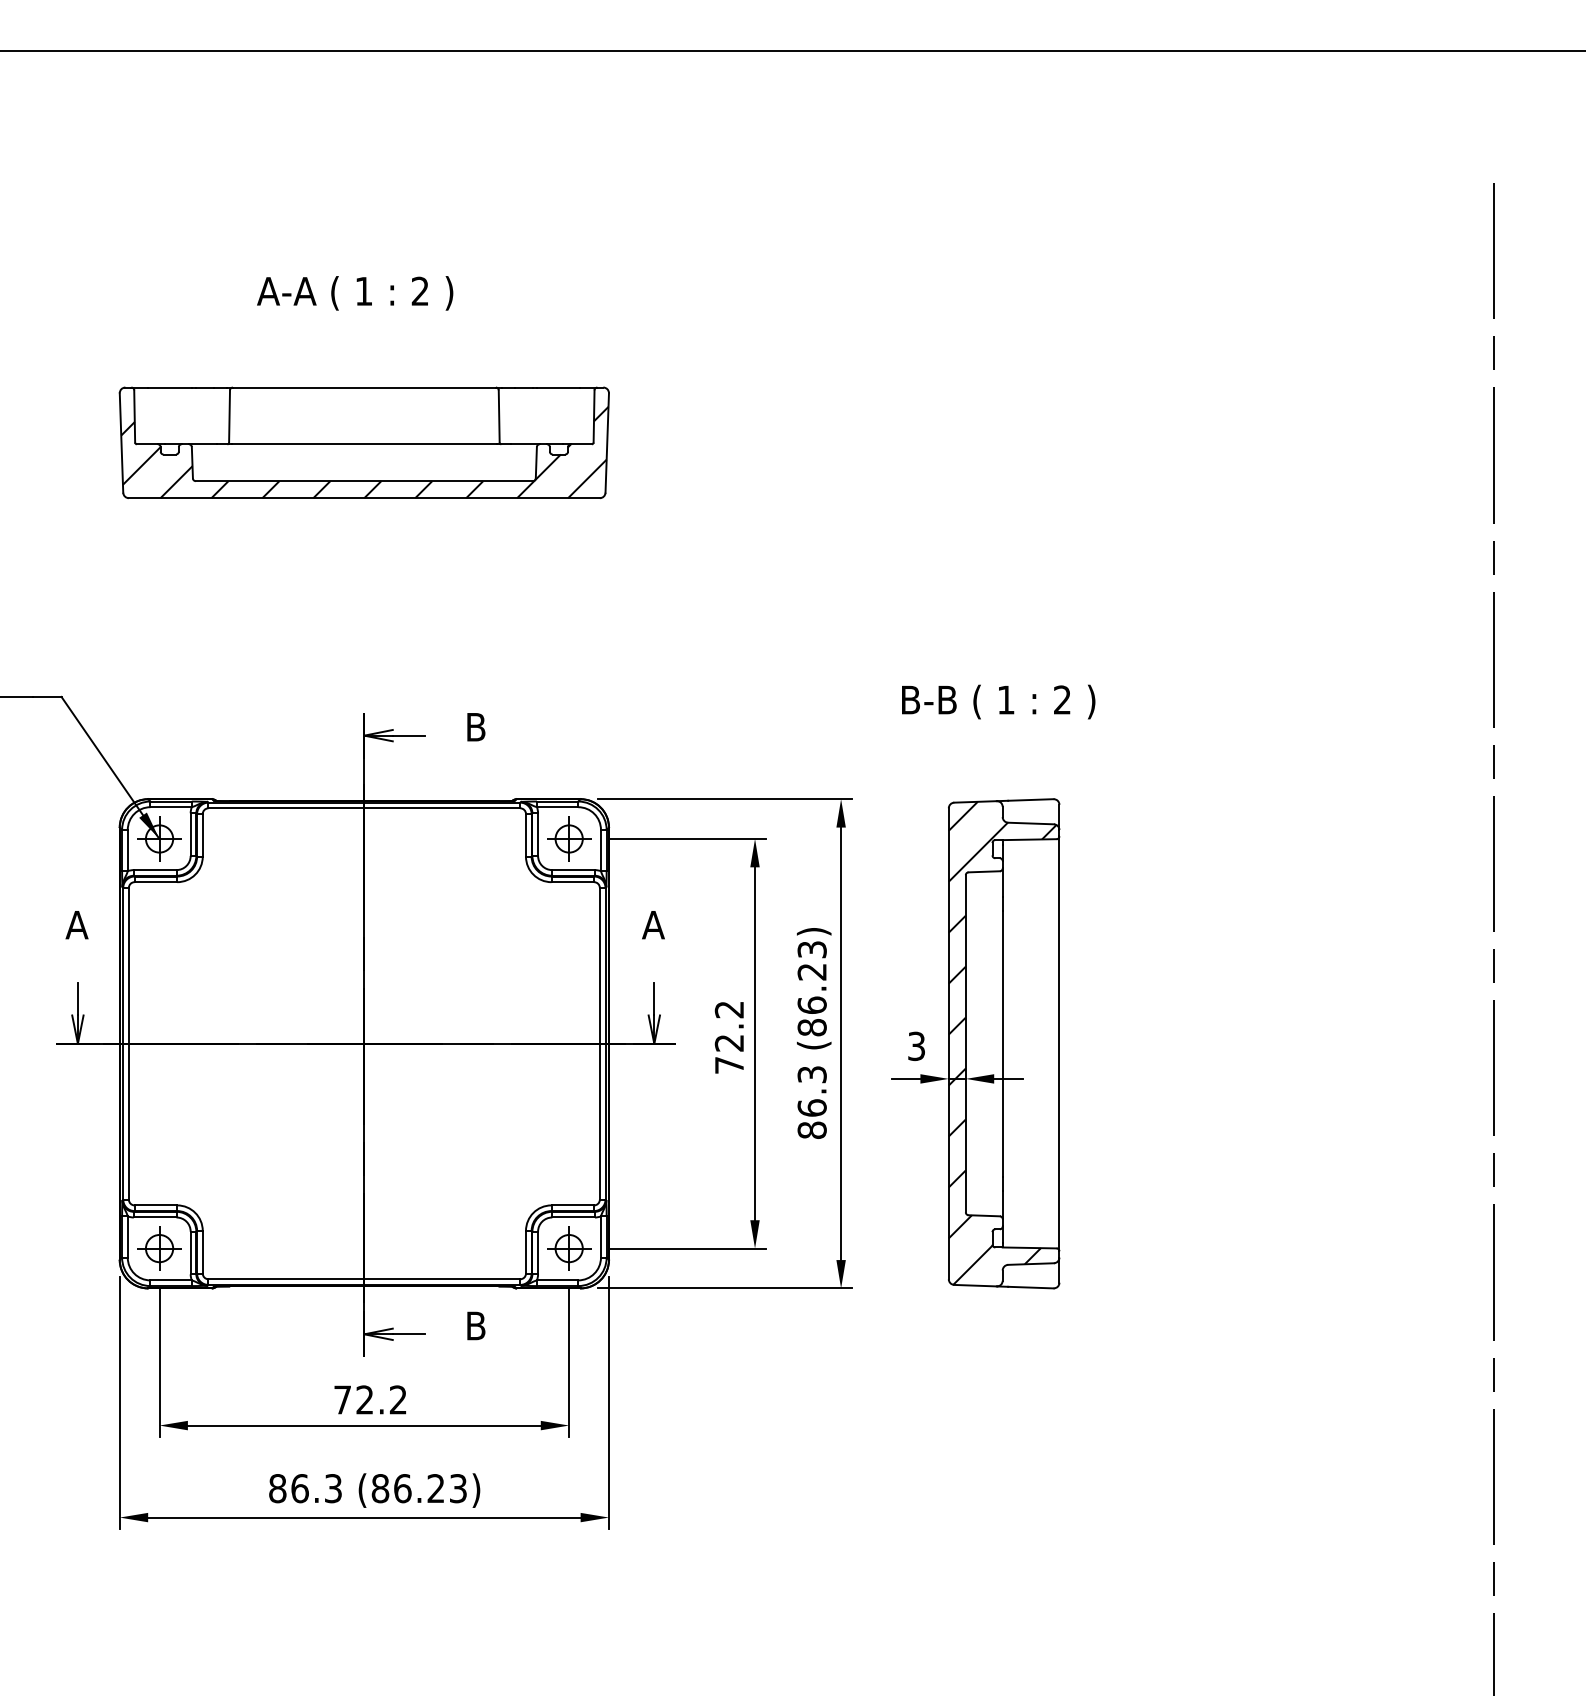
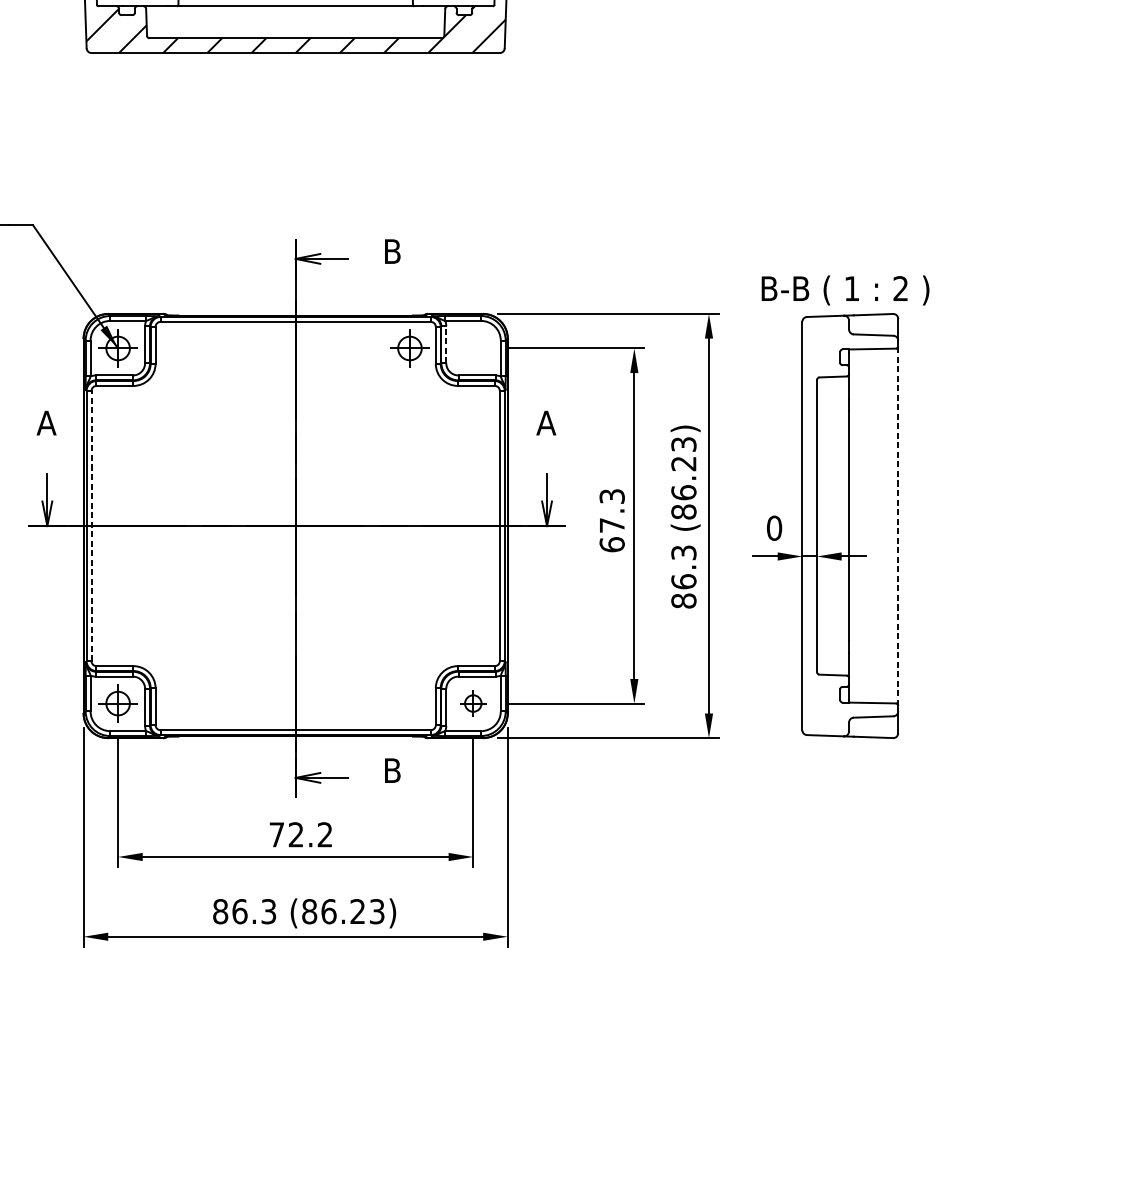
text: (998, 701) -> (845, 289), moved
line: (538, 834) -> (446, 344), solid -> dashed
part: (569, 838) -> (410, 348), moved
text: (729, 1037) -> (612, 520), 72.2 -> 67.3
hatch: (1002, 1042) -> (848, 524), removed
line: (128, 1043) -> (91, 525), solid -> dashed
line: (1059, 1043) -> (898, 525), solid -> dashed
text: (916, 1046) -> (774, 528), 3 -> 0
part: (569, 1248) -> (473, 703), size x0.7

